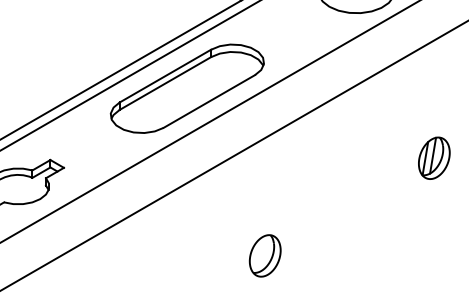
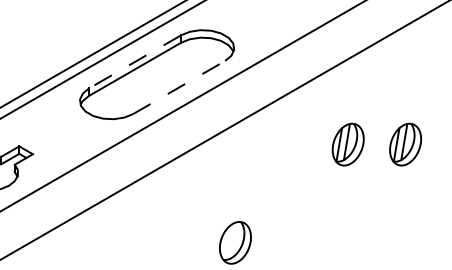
line: (165, 76) -> (135, 62), solid -> dashed
line: (209, 101) -> (179, 87), solid -> dashed
part: (377, 157) -> (348, 143), added

